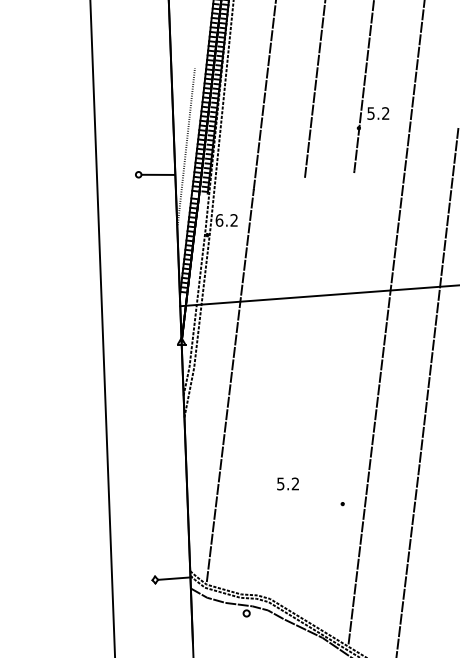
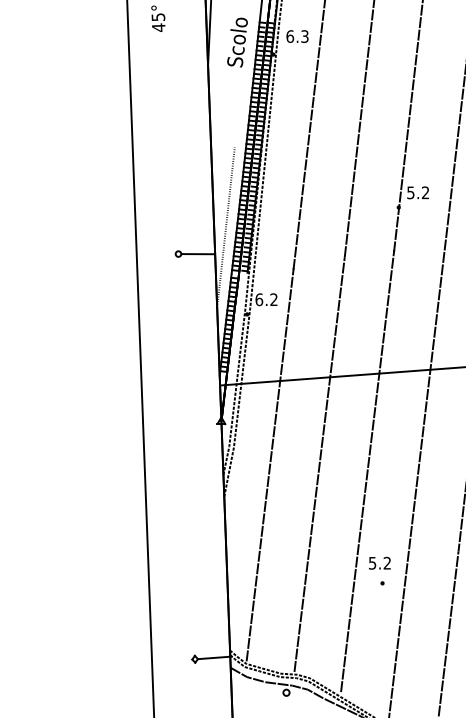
line: (279, 385) -> (319, 464), added
line: (327, 391) -> (367, 470), added
text: (287, 483) -> (379, 562), moved

